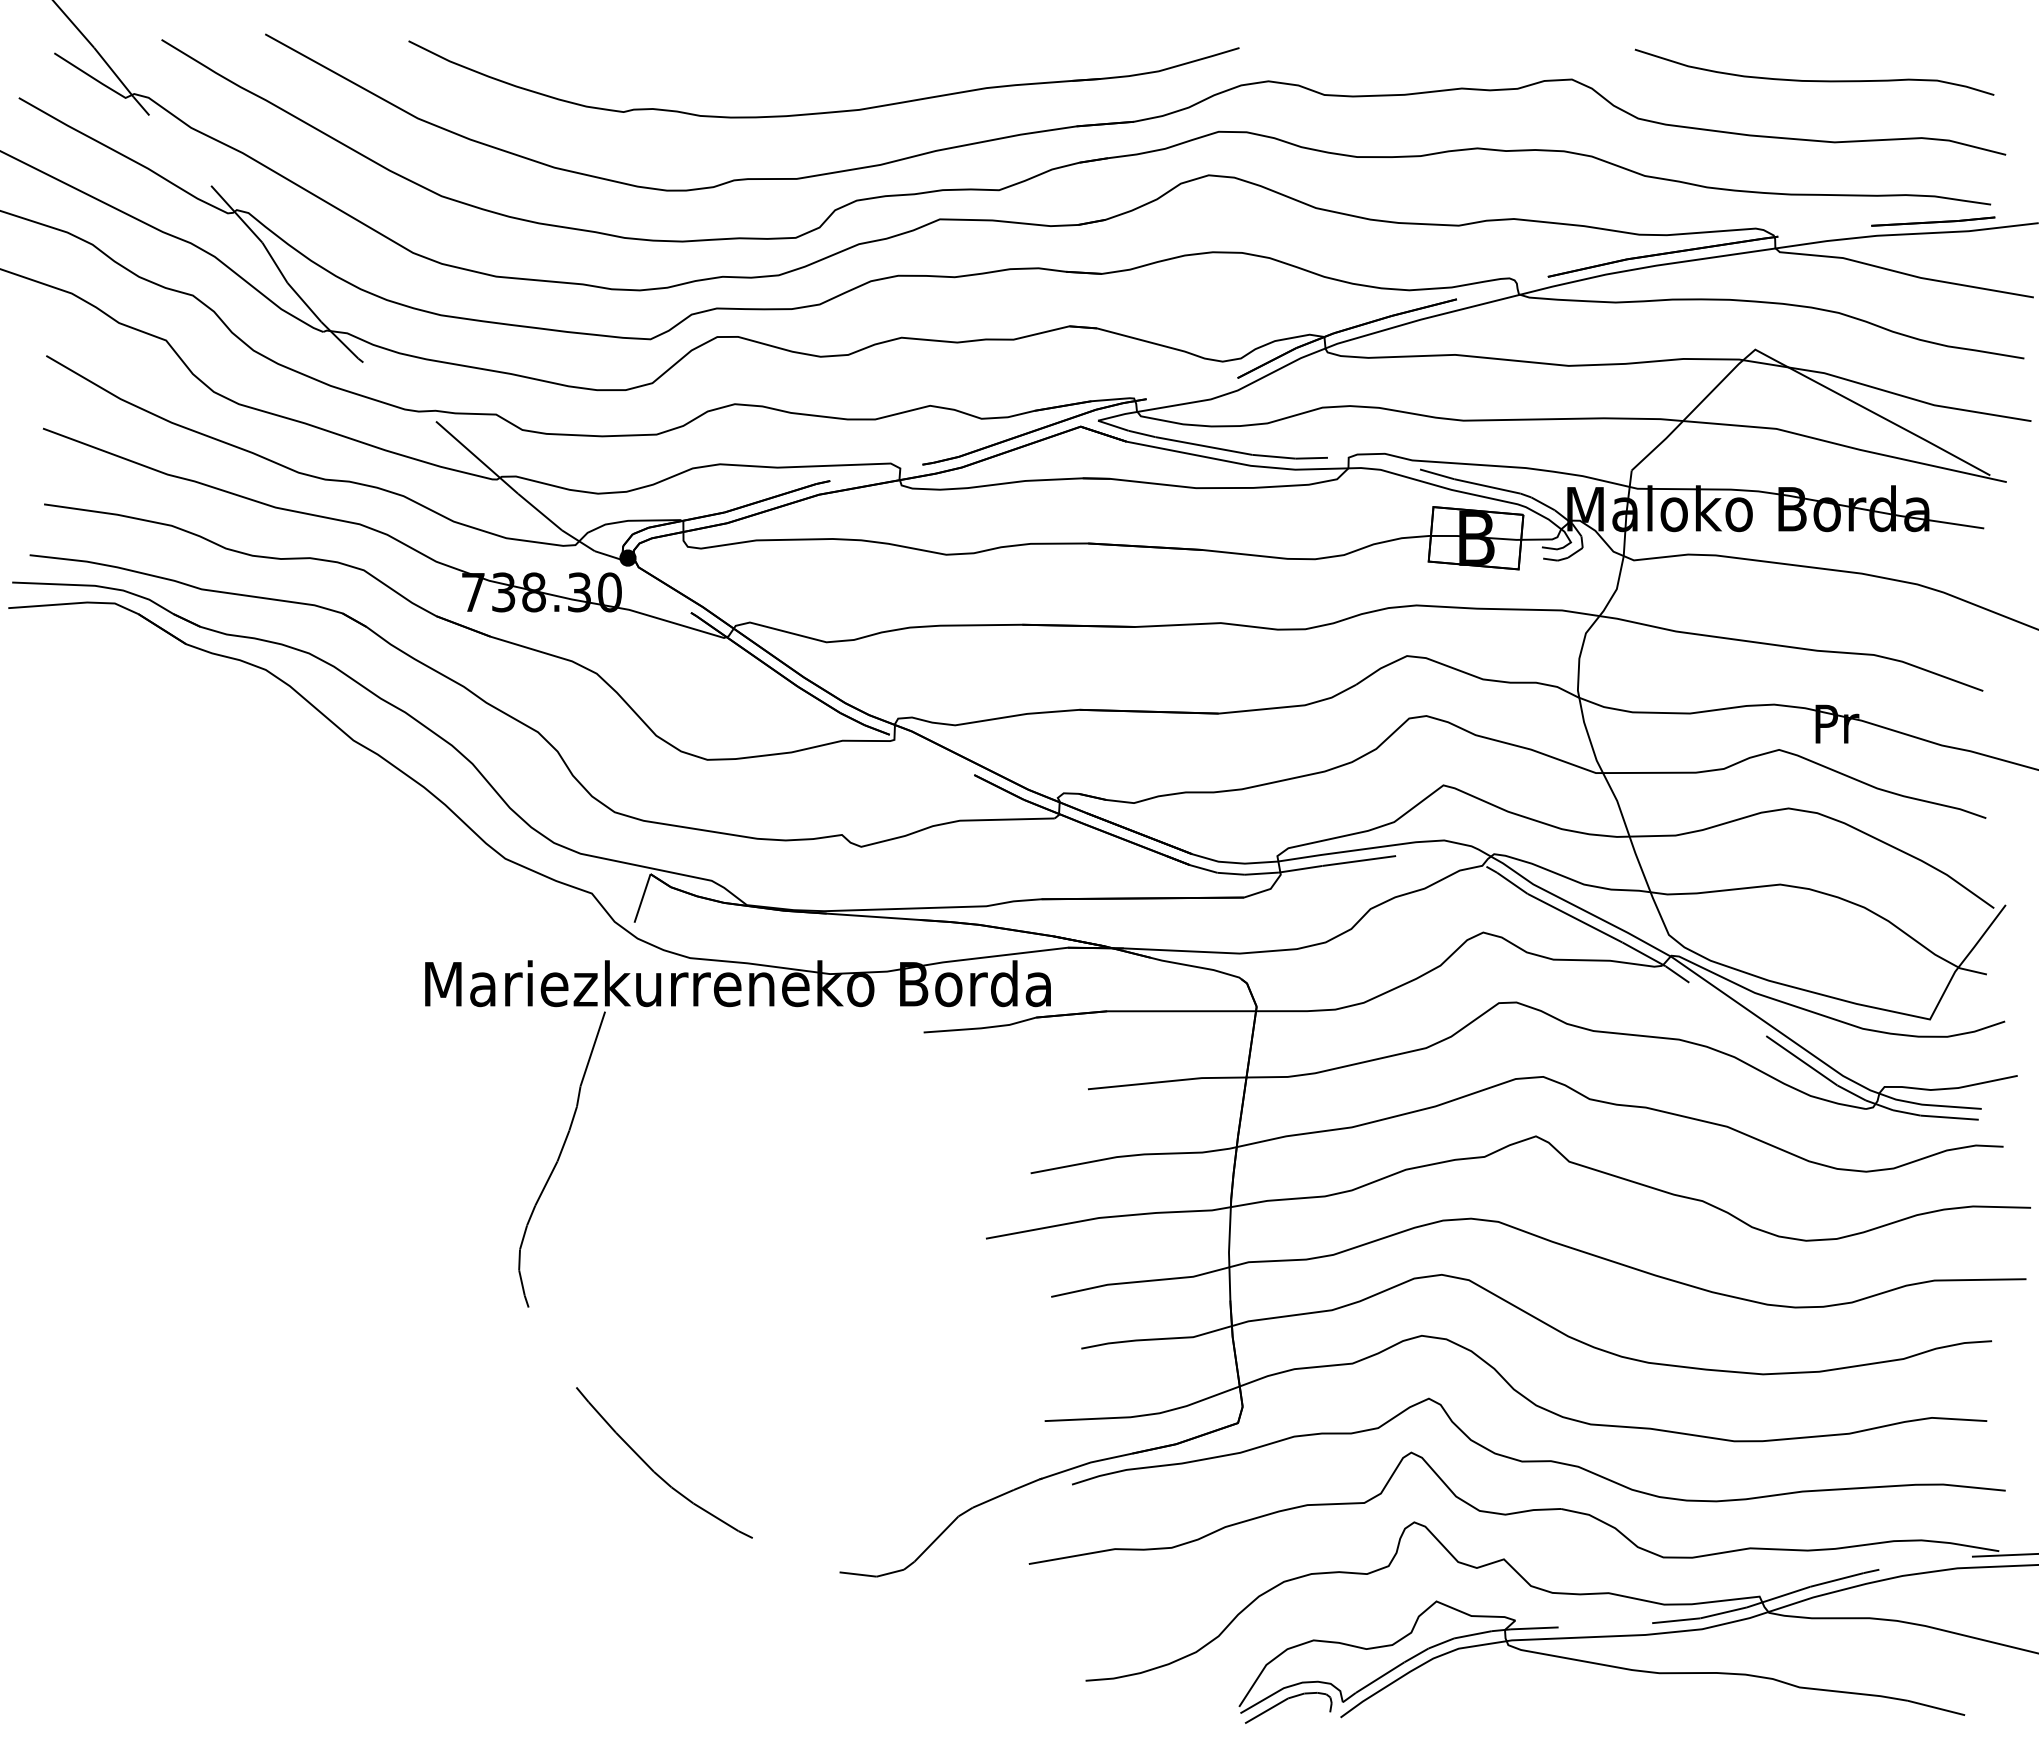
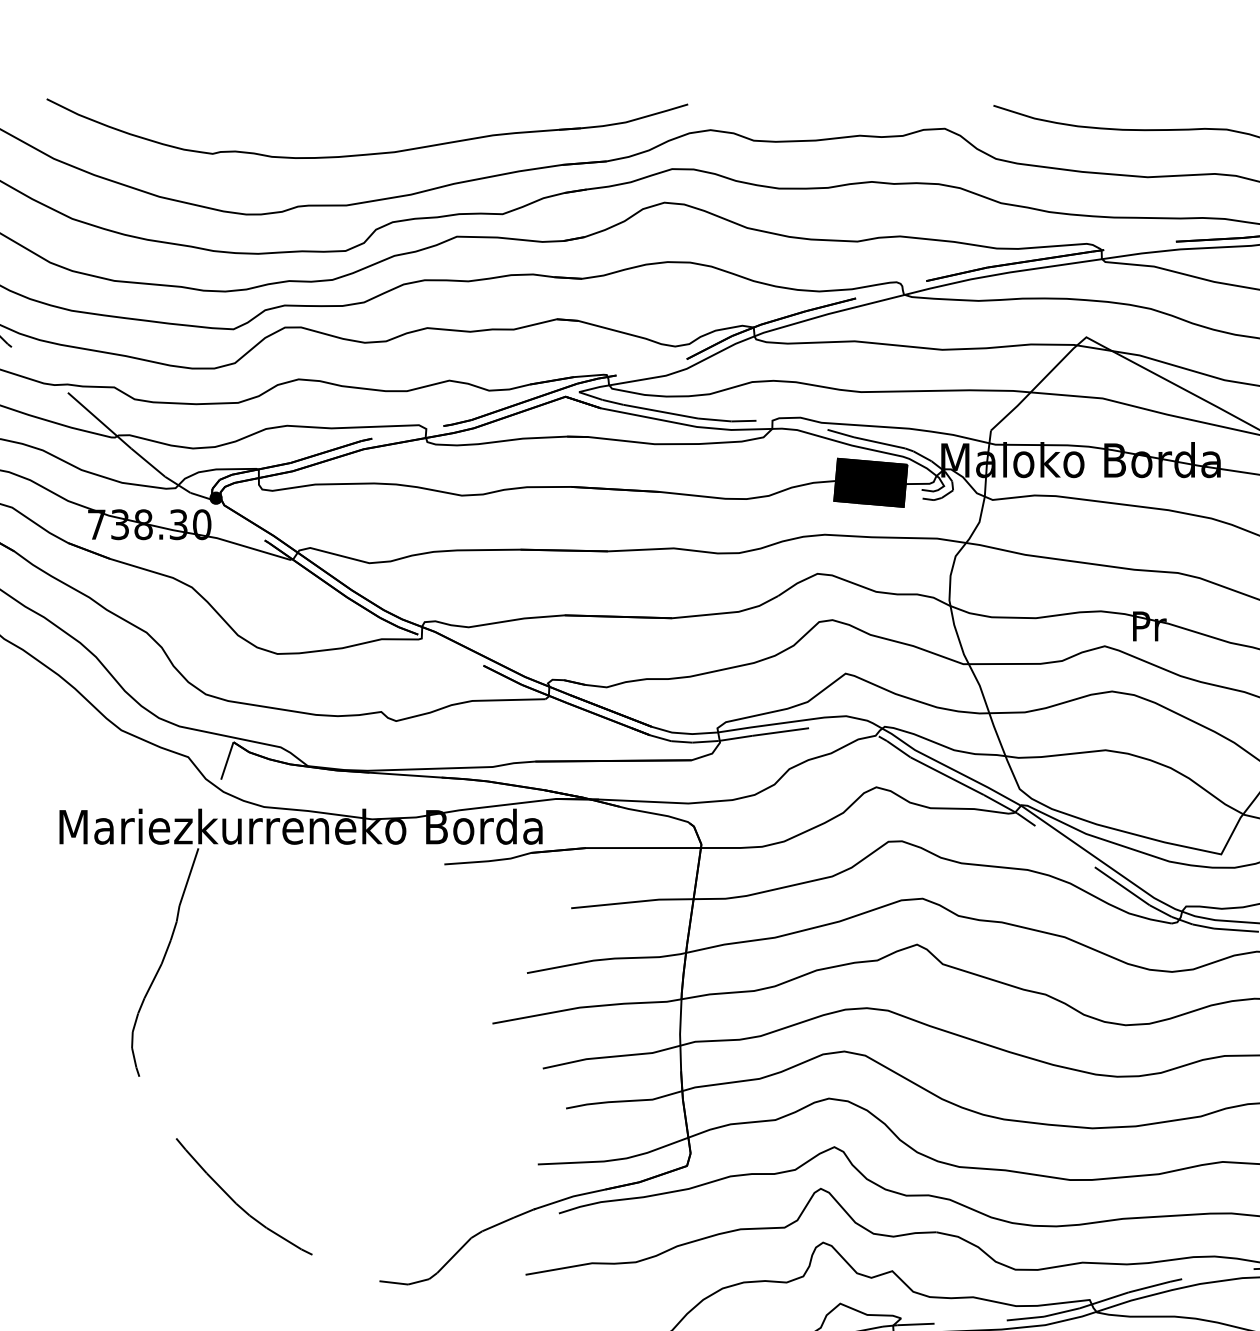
fill: (1475, 538) -> (870, 483), added

